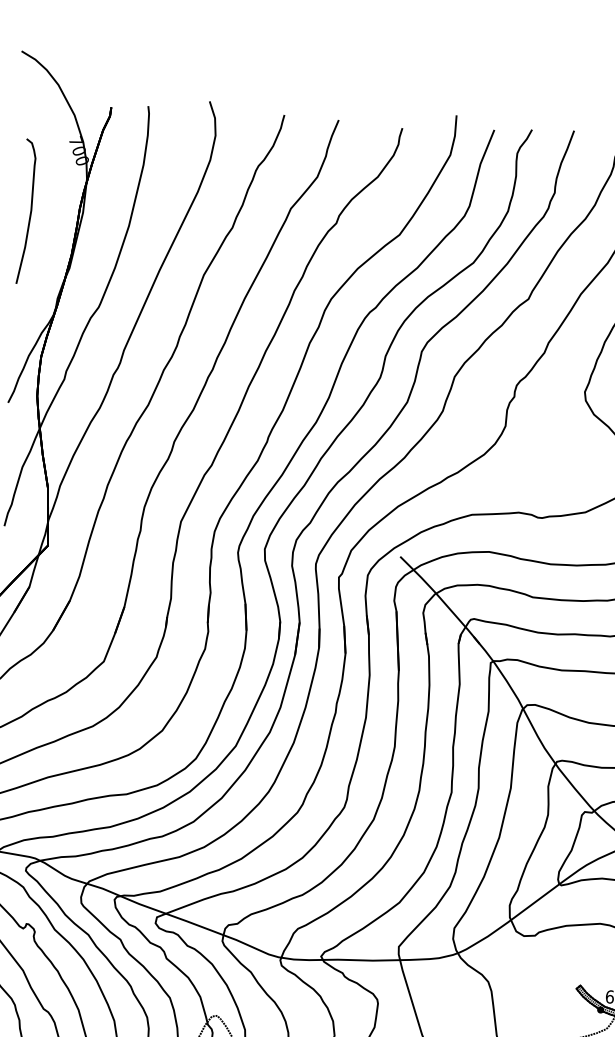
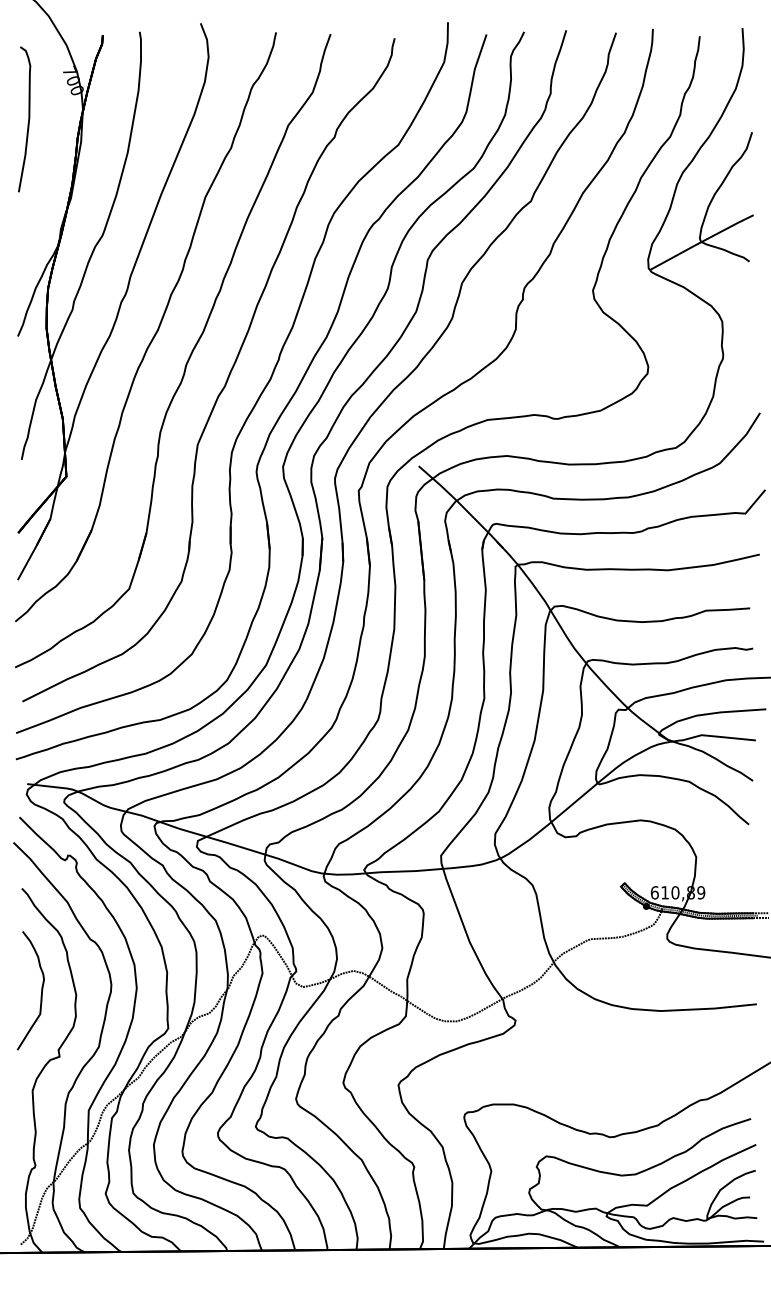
curve: (30, 211) -> (28, 119), moved

